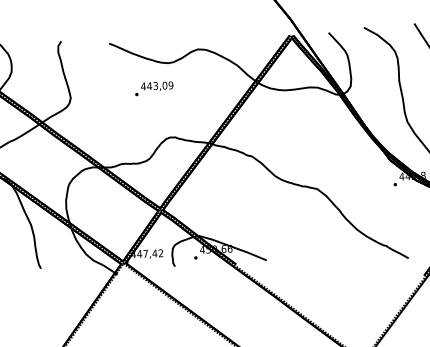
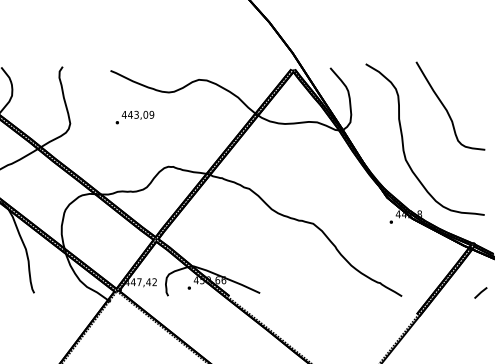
text: (153, 88) -> (134, 117), moved

